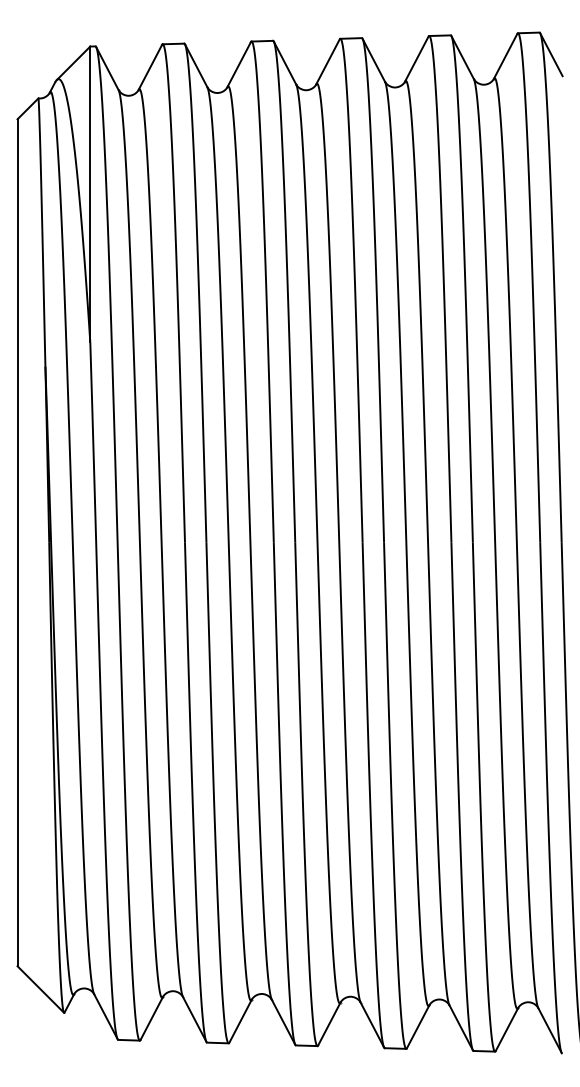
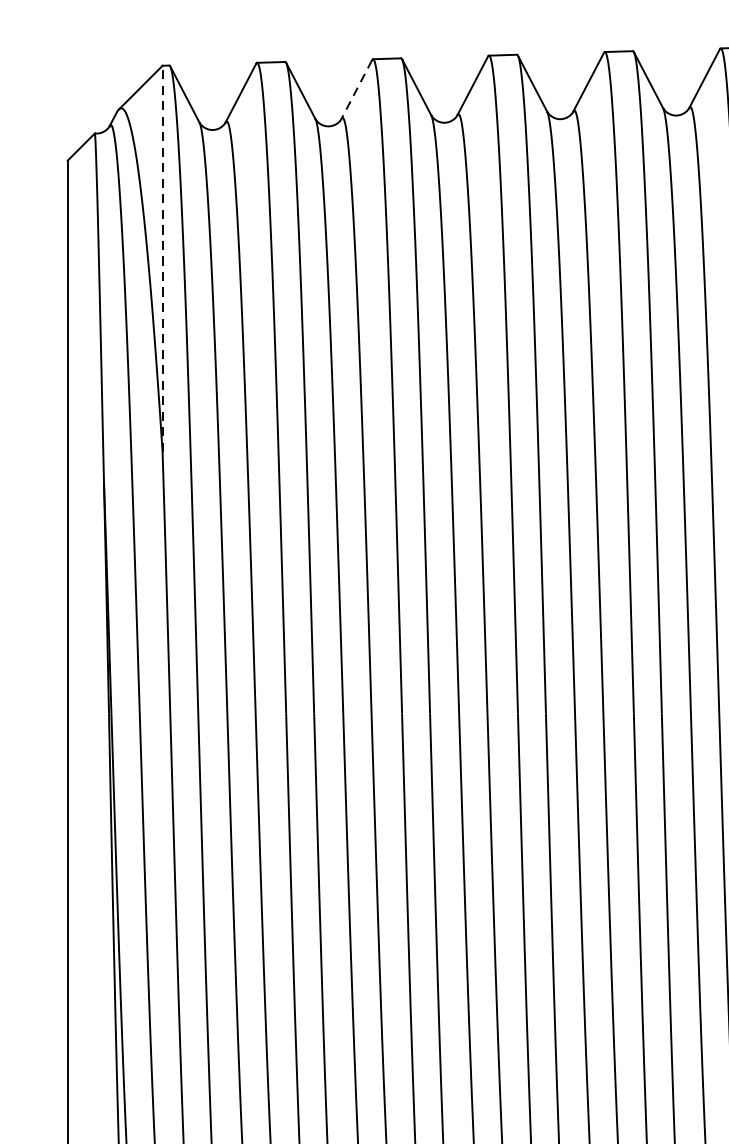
line: (238, 65) -> (355, 90), solid -> dashed
line: (90, 194) -> (162, 258), solid -> dashed

